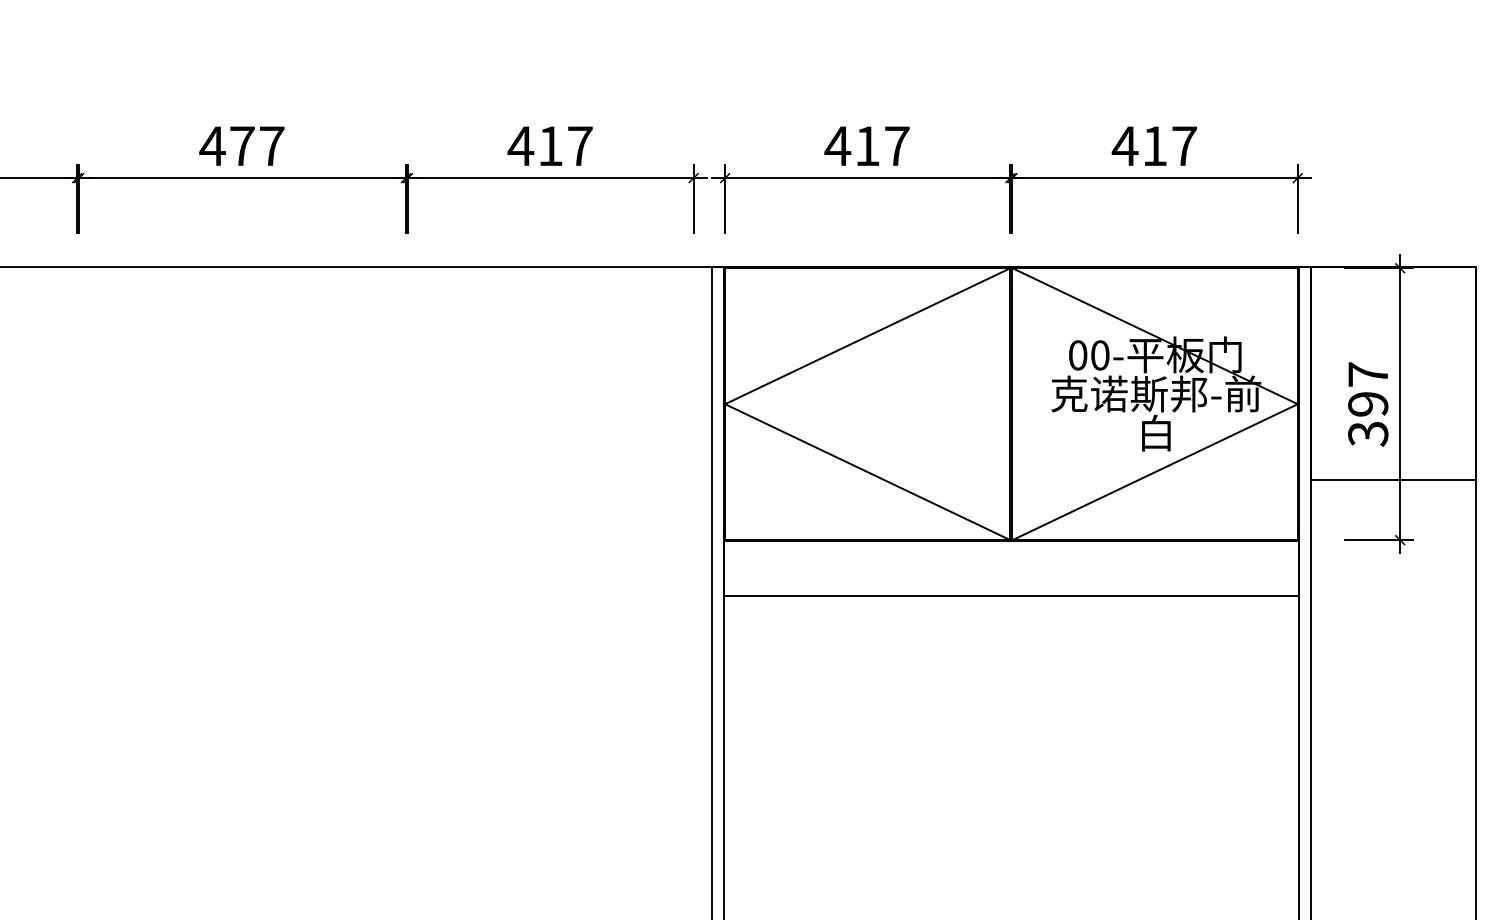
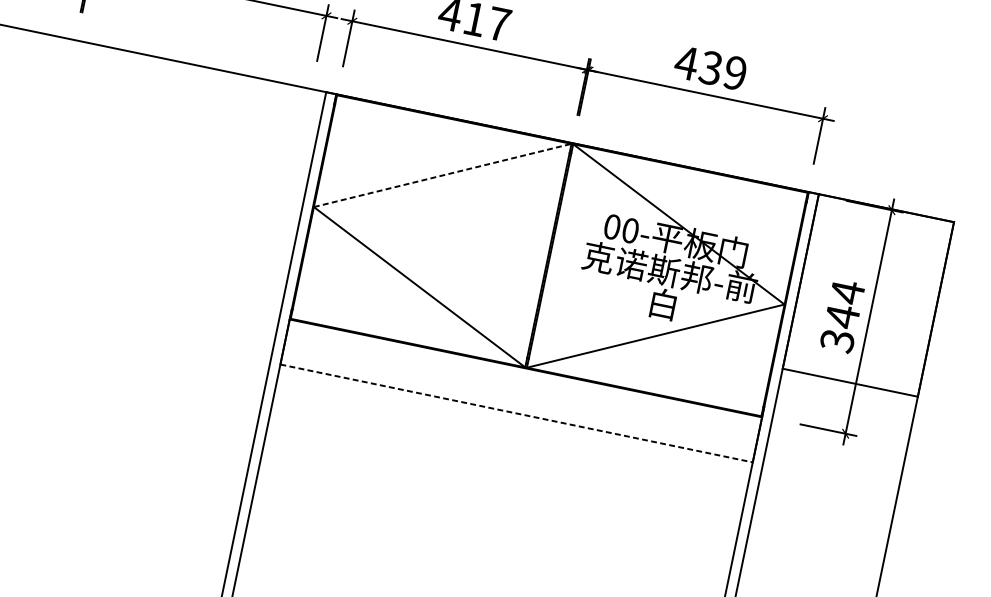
text: (1169, 146) -> (723, 70), 417 -> 439
line: (868, 336) -> (443, 175), solid -> dashed
text: (1368, 389) -> (845, 304), 397 -> 344
line: (1011, 596) -> (516, 413), solid -> dashed

